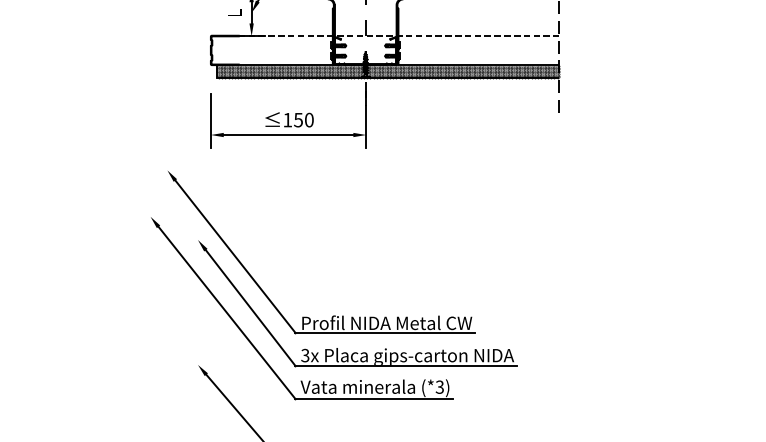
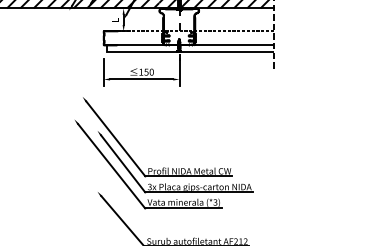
hatch: (386, 71) -> (189, 48), removed

